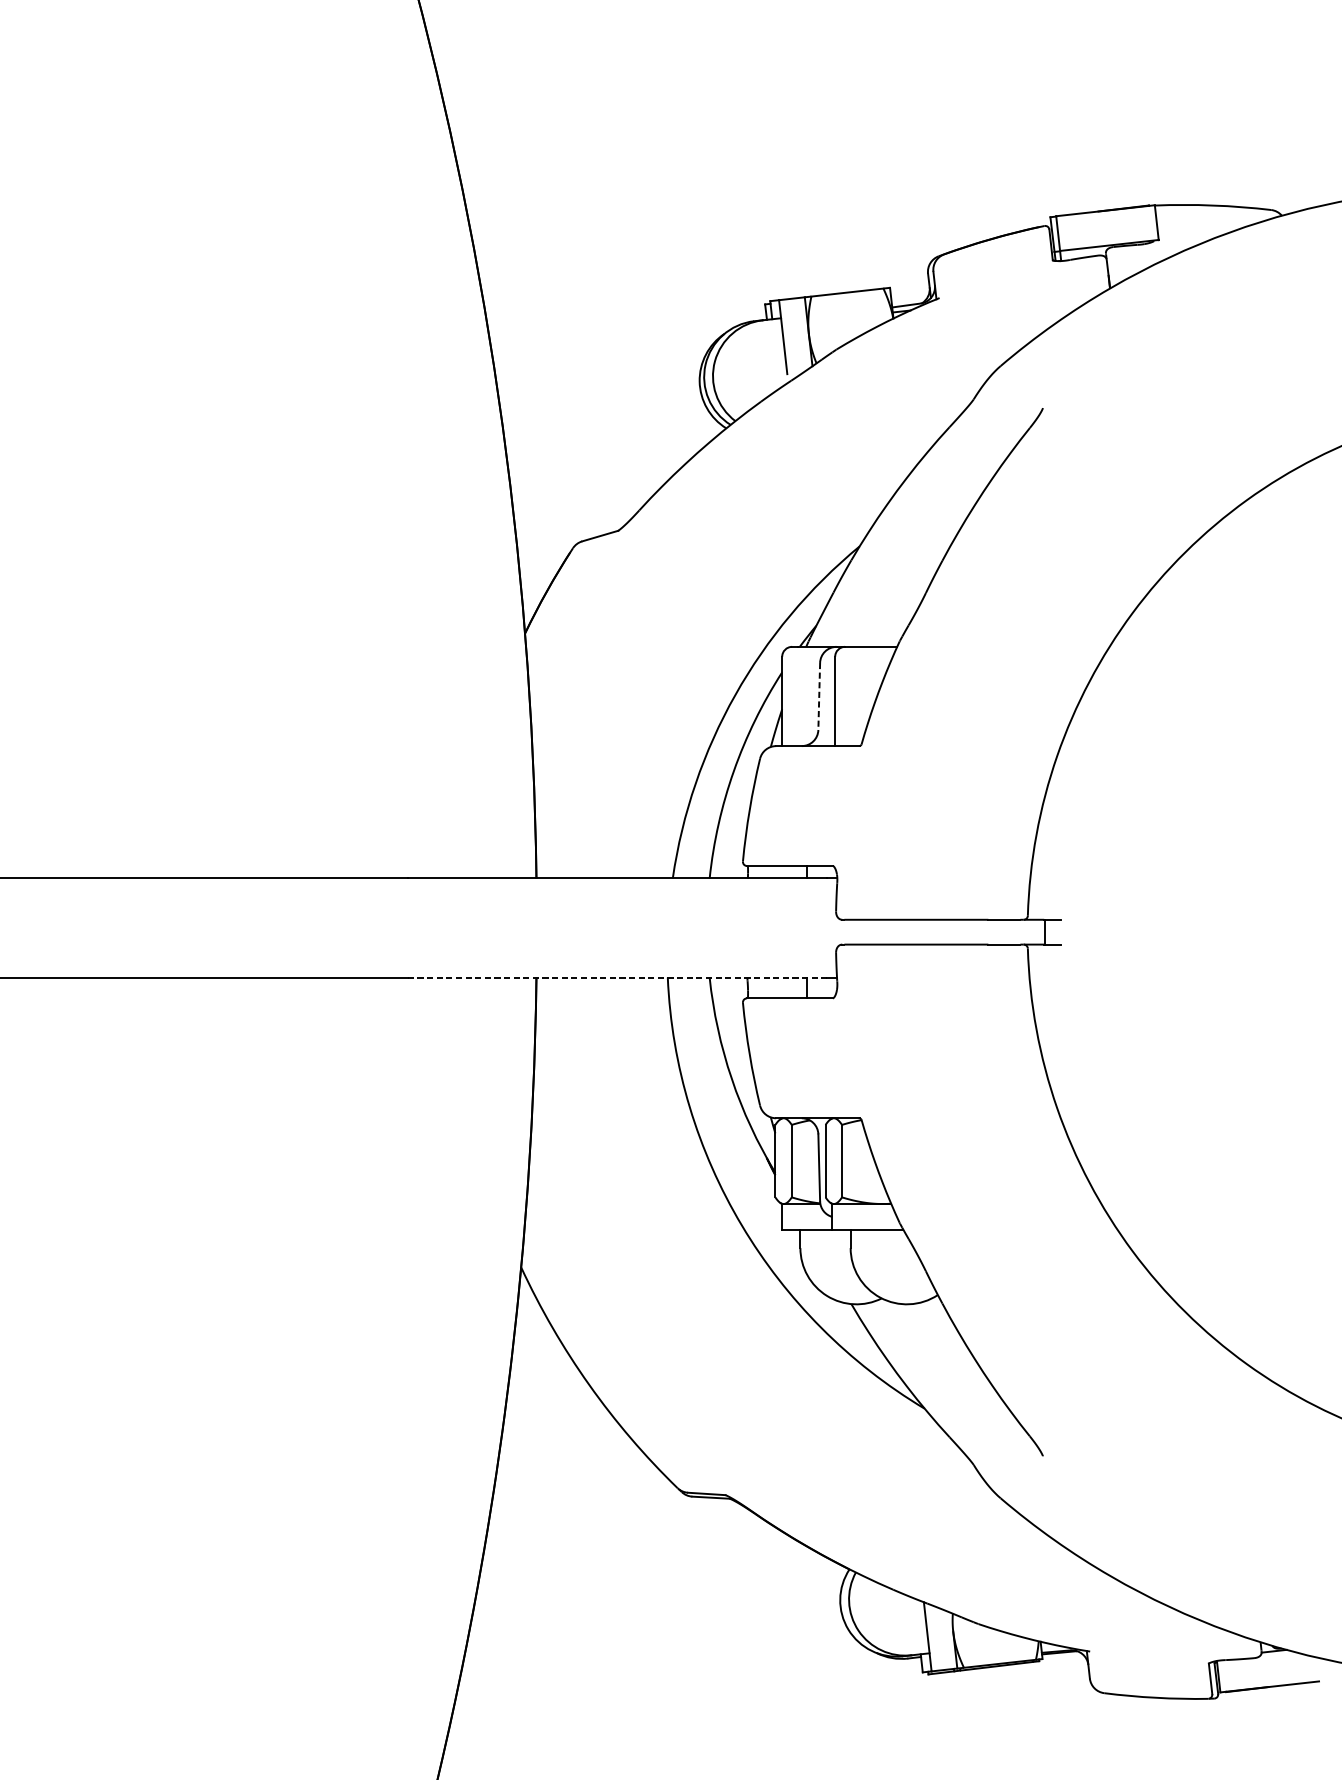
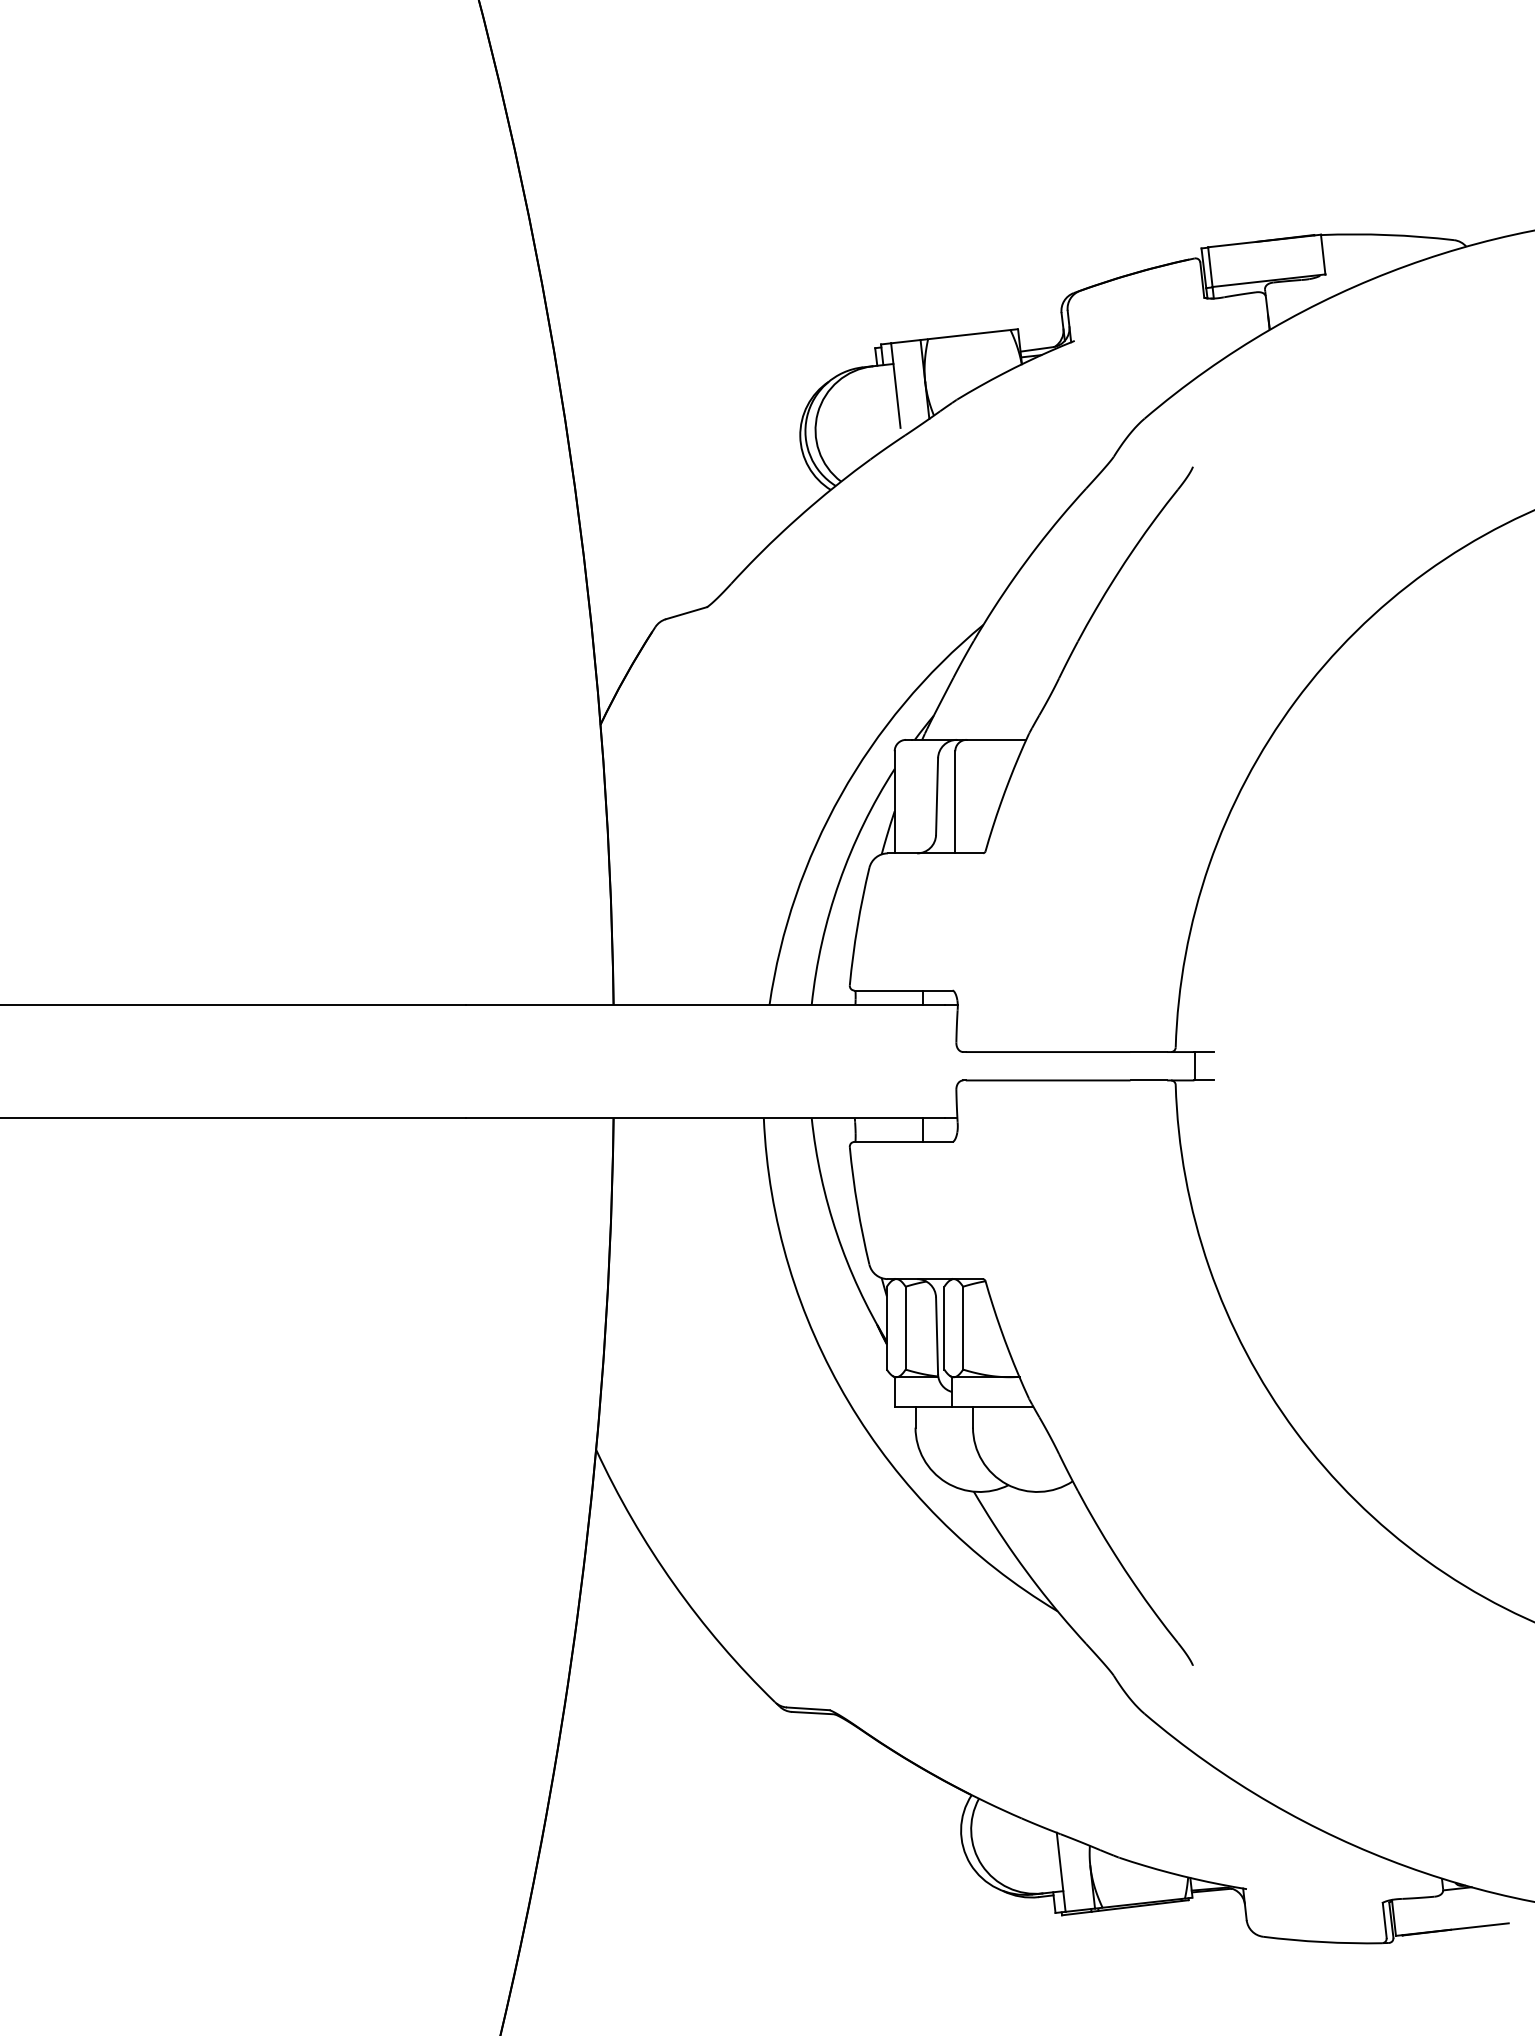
line: (819, 697) -> (937, 797), dashed -> solid
line: (616, 977) -> (705, 1118), dashed -> solid

